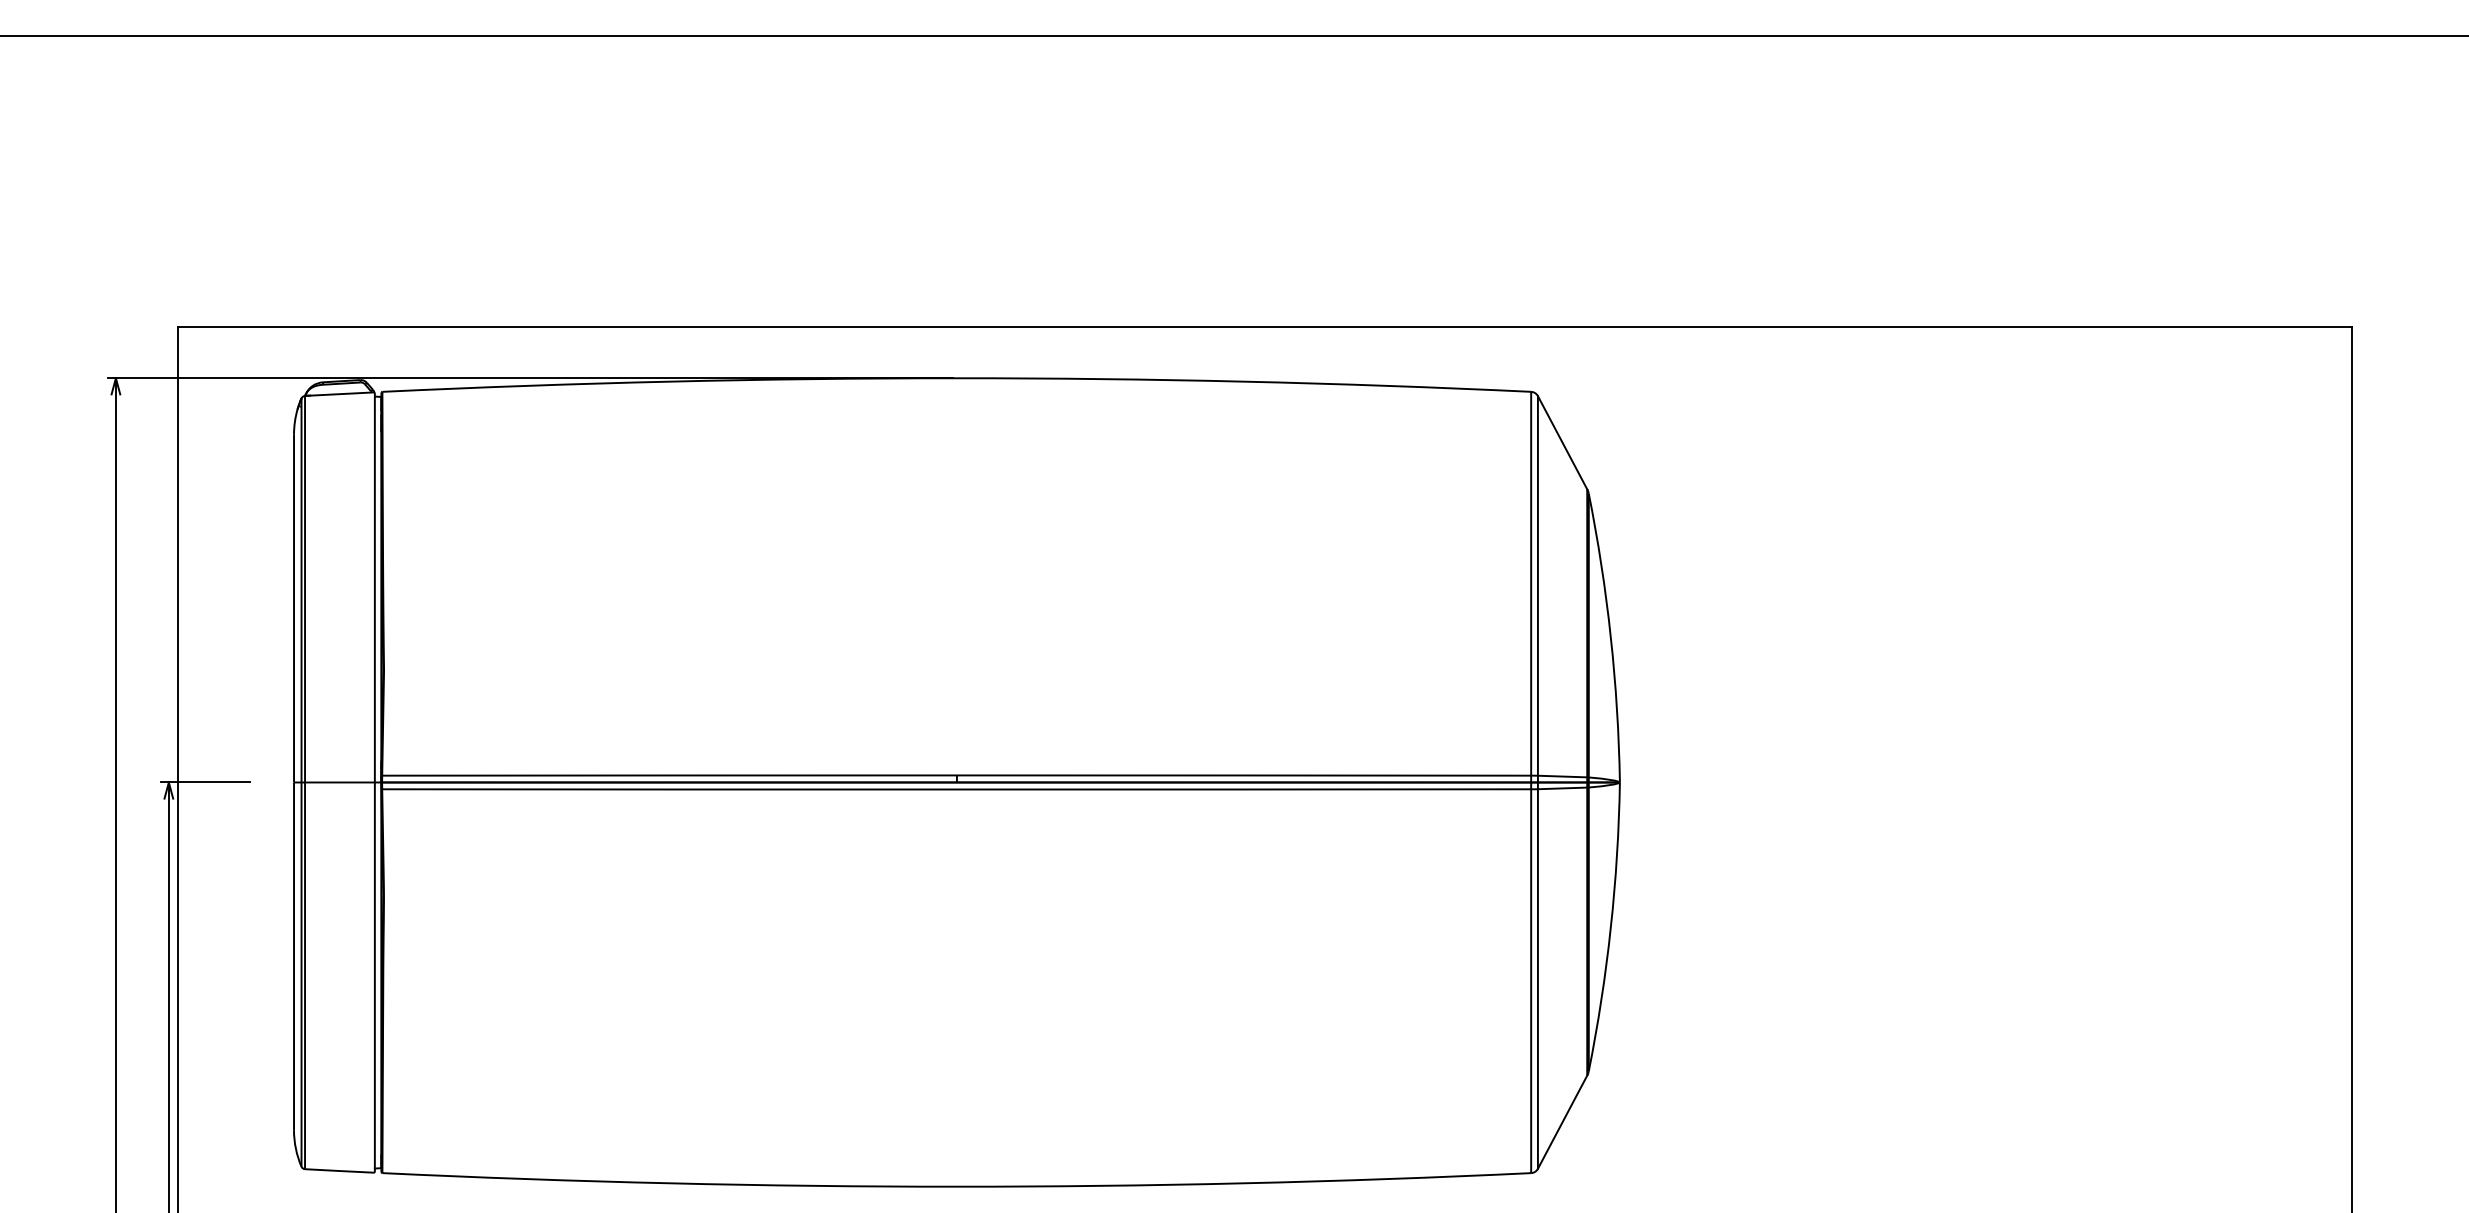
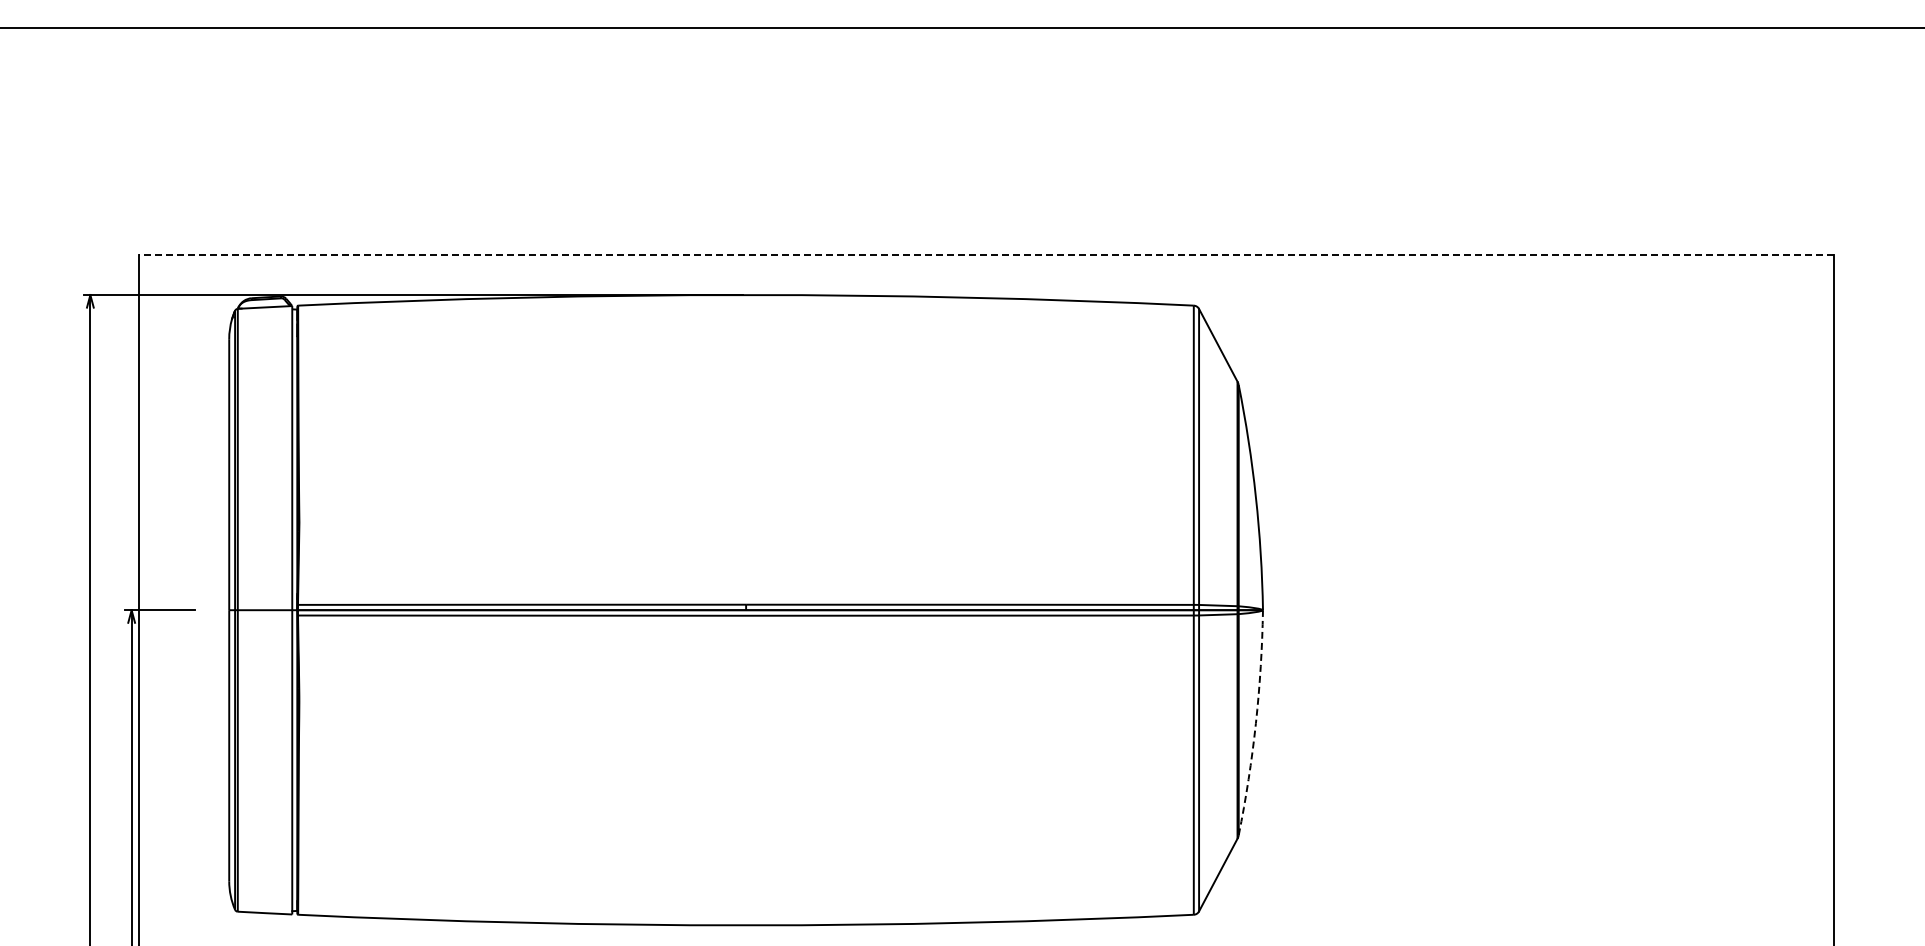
line: (1265, 327) -> (986, 255), solid -> dashed
arc: (1610, 927) -> (1255, 723), solid -> dashed

